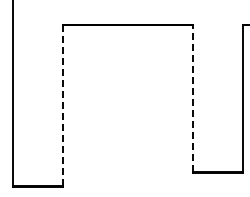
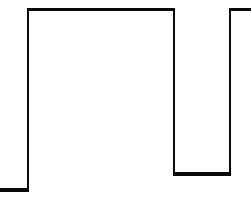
line: (193, 97) -> (174, 90), dashed -> solid
line: (62, 105) -> (27, 99), dashed -> solid

